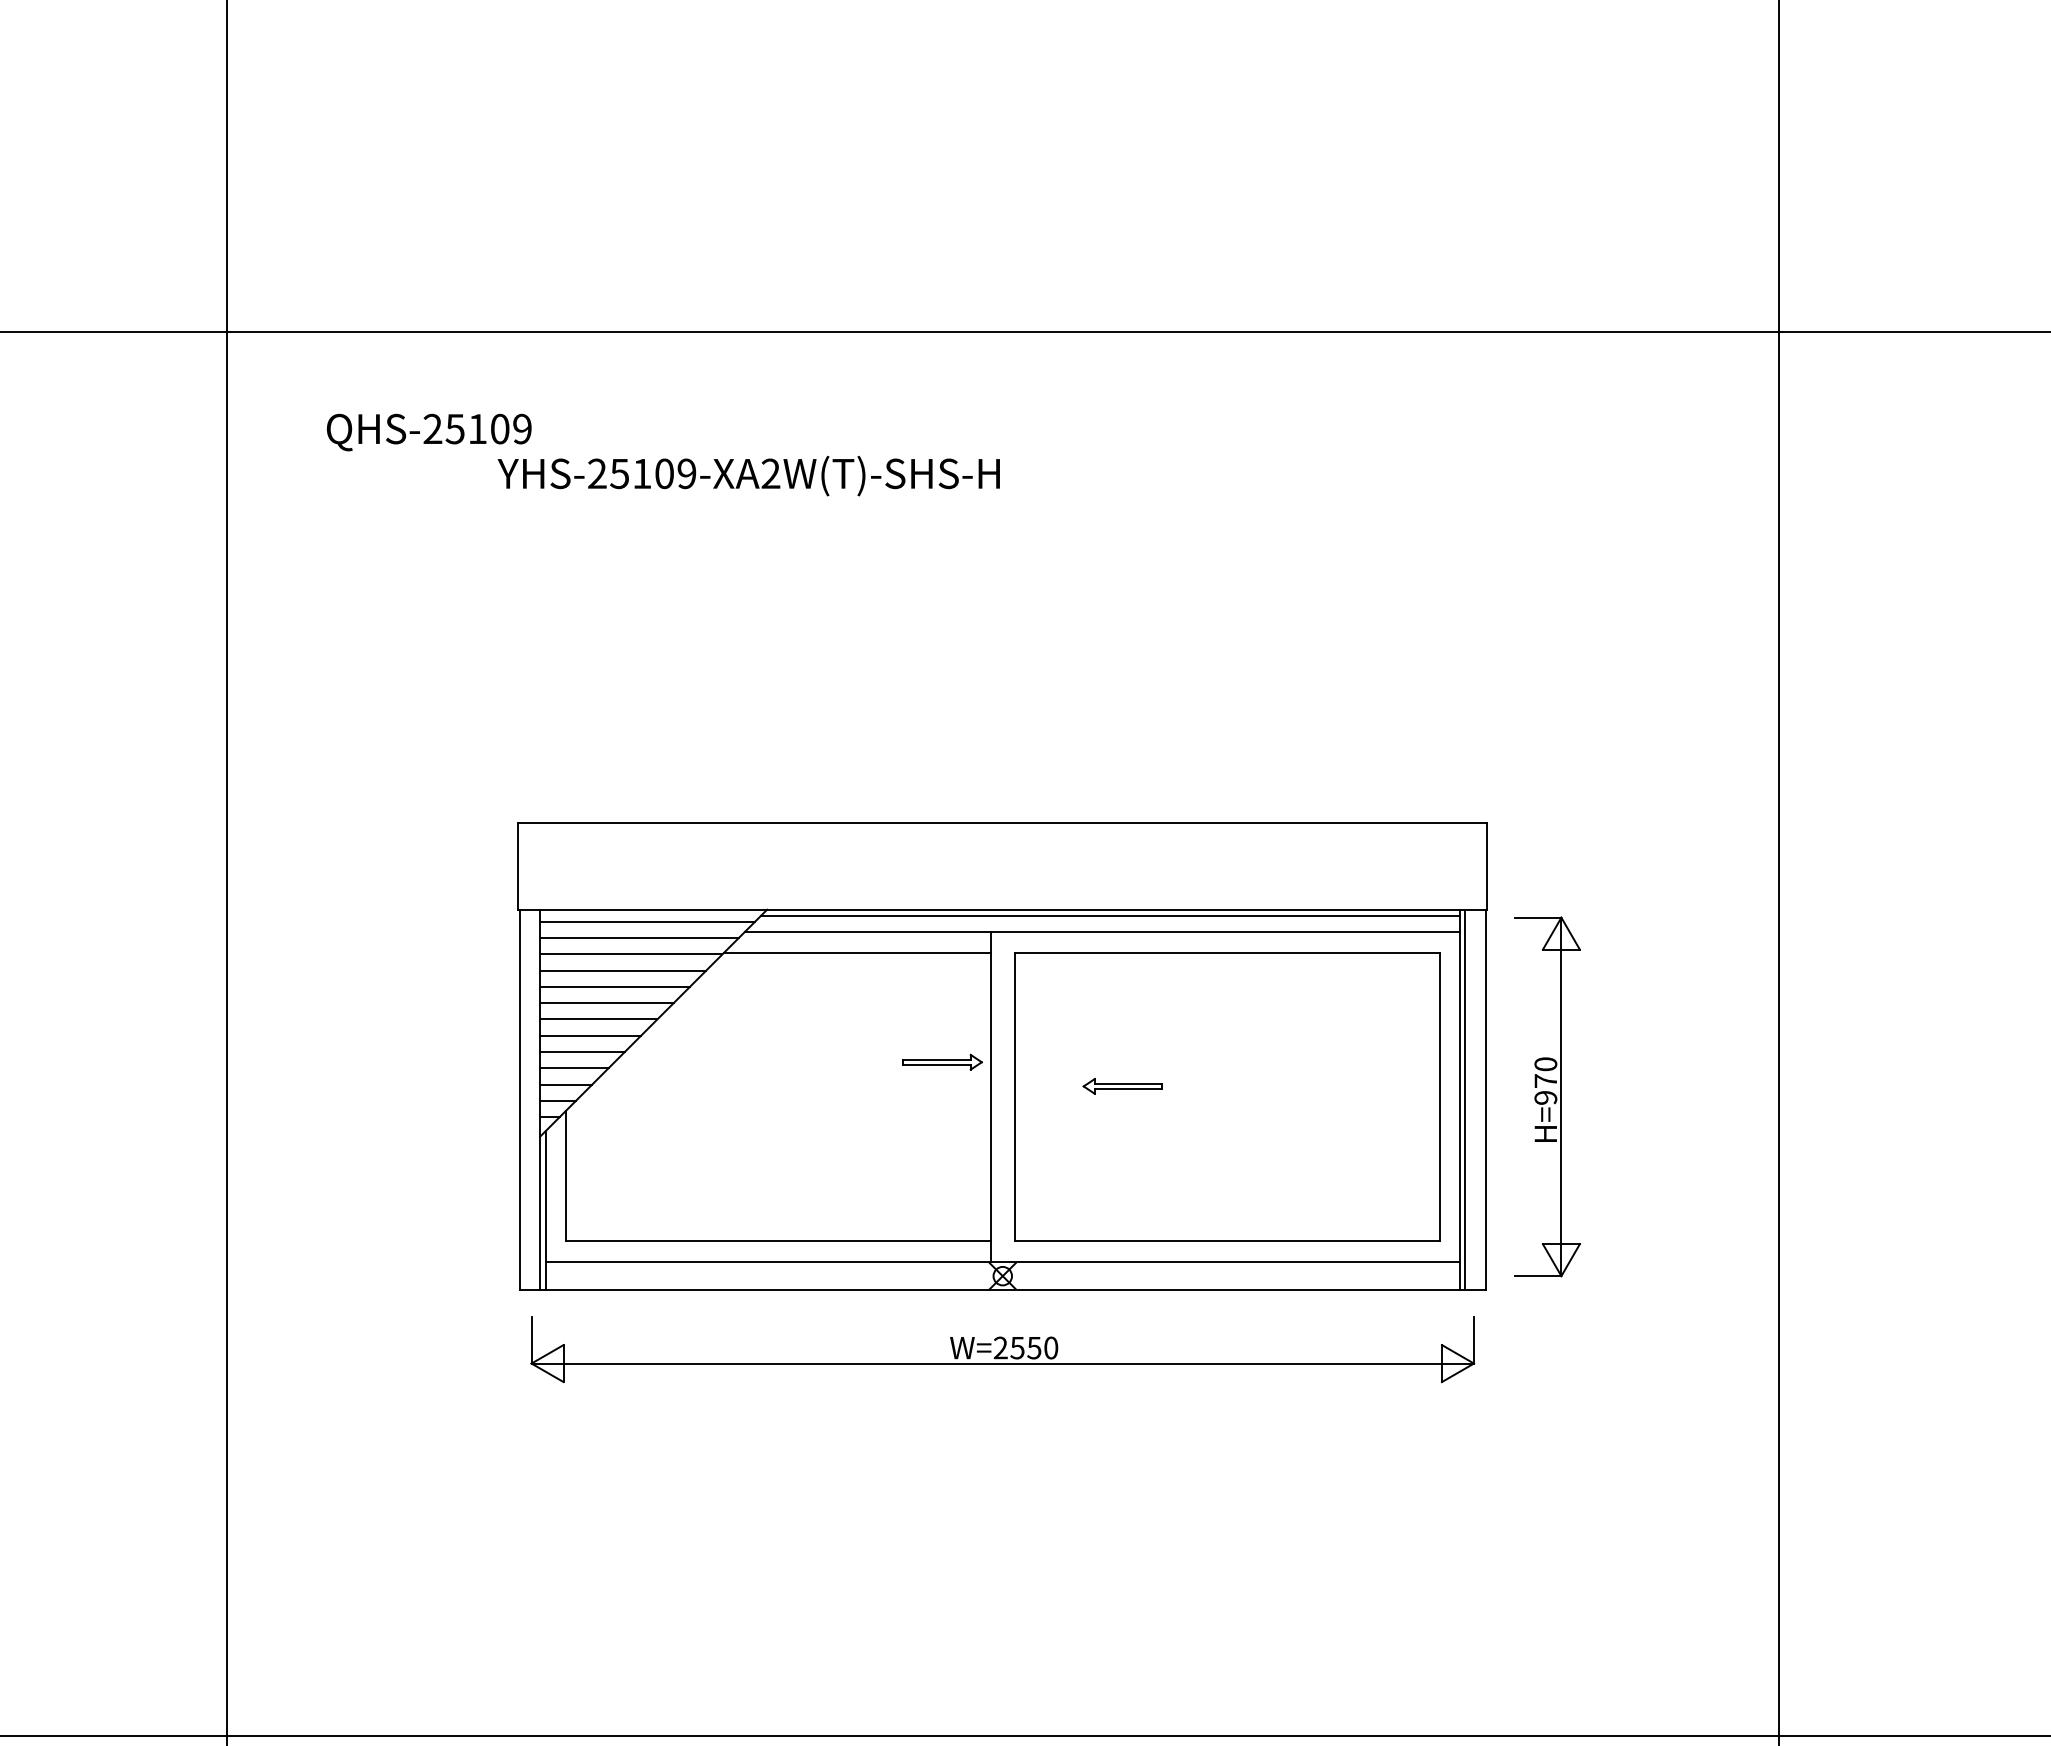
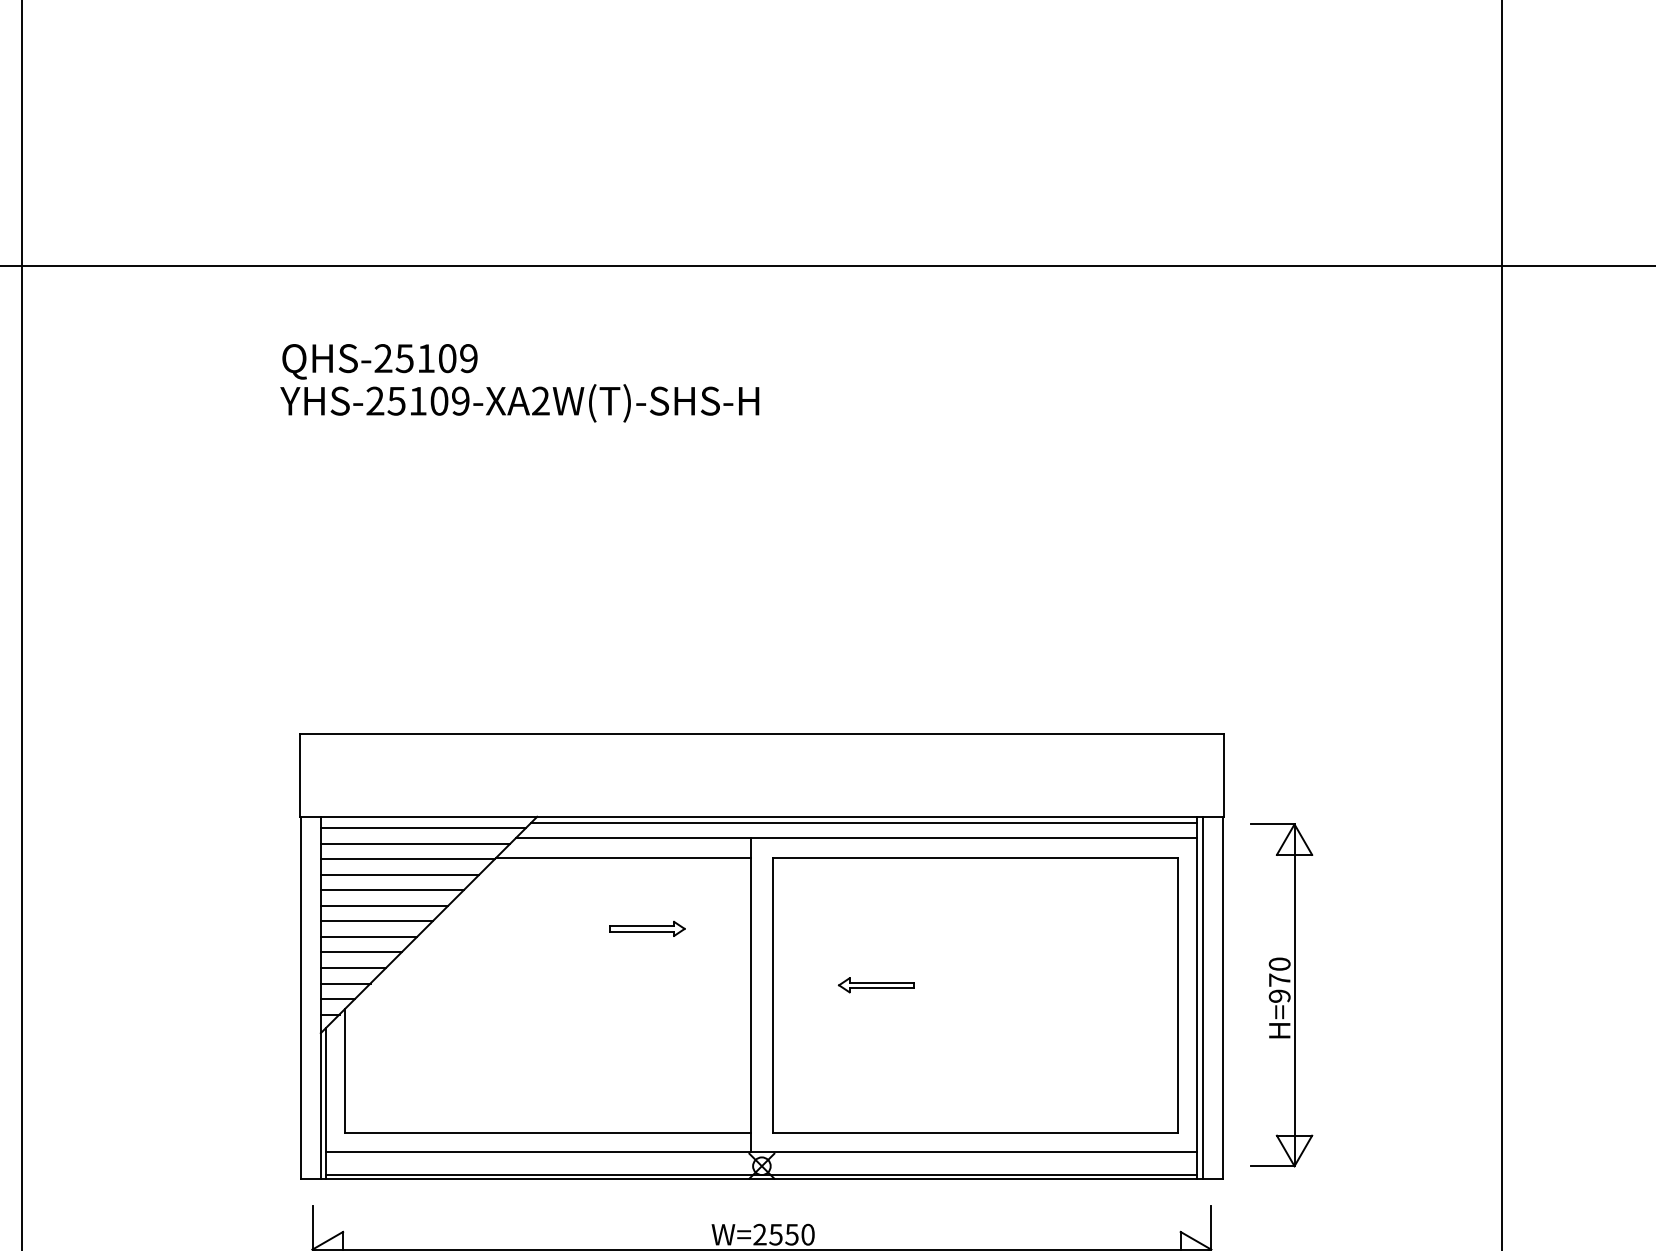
text: (429, 432) -> (380, 361), moved
part: (942, 1061) -> (647, 928), moved
line: (1002, 1284) -> (761, 1174), added

